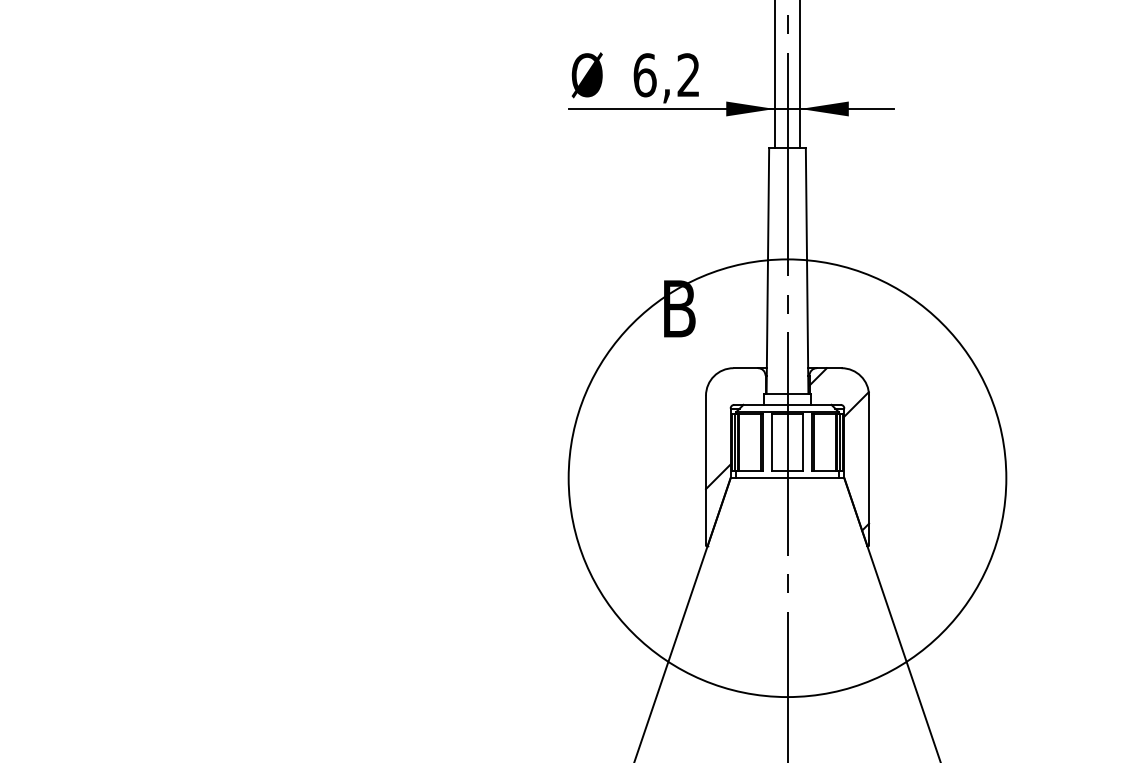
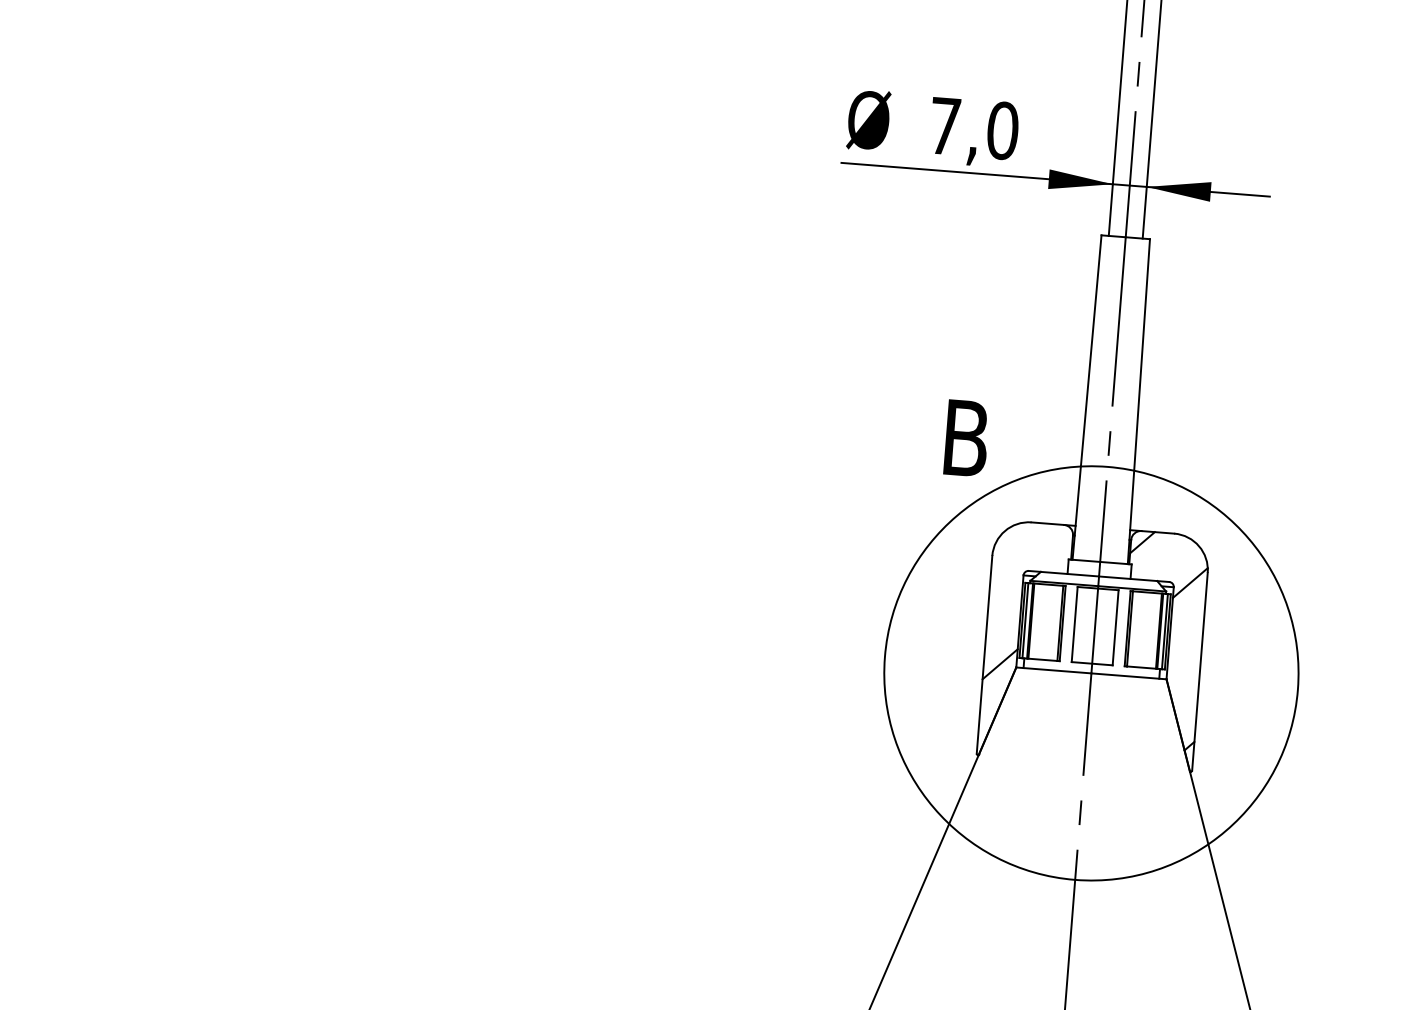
text: (666, 75) -> (973, 128), 6,2 -> 7,0
circle: (787, 477) -> (1091, 672), size x0.71

